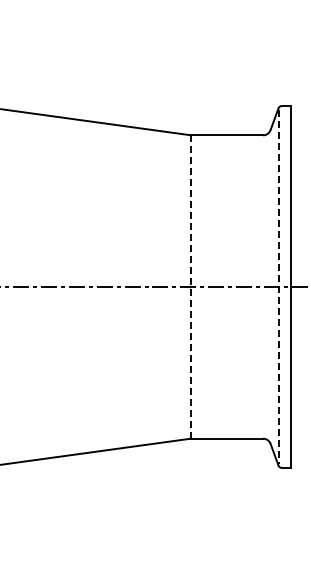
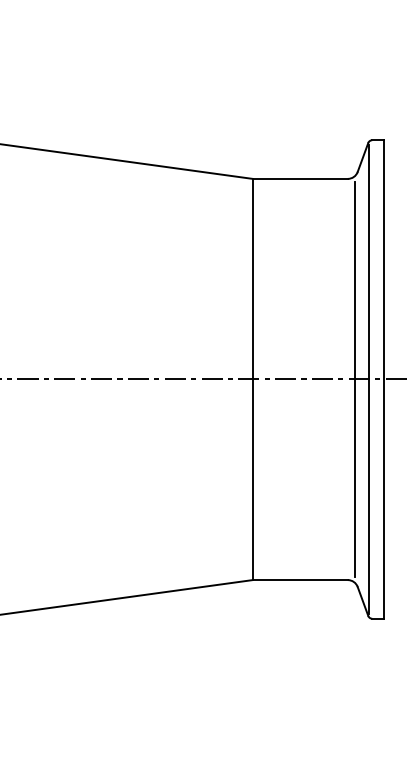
line: (268, 286) -> (354, 378), added
line: (191, 287) -> (253, 380), dashed -> solid
line: (279, 287) -> (369, 380), dashed -> solid

